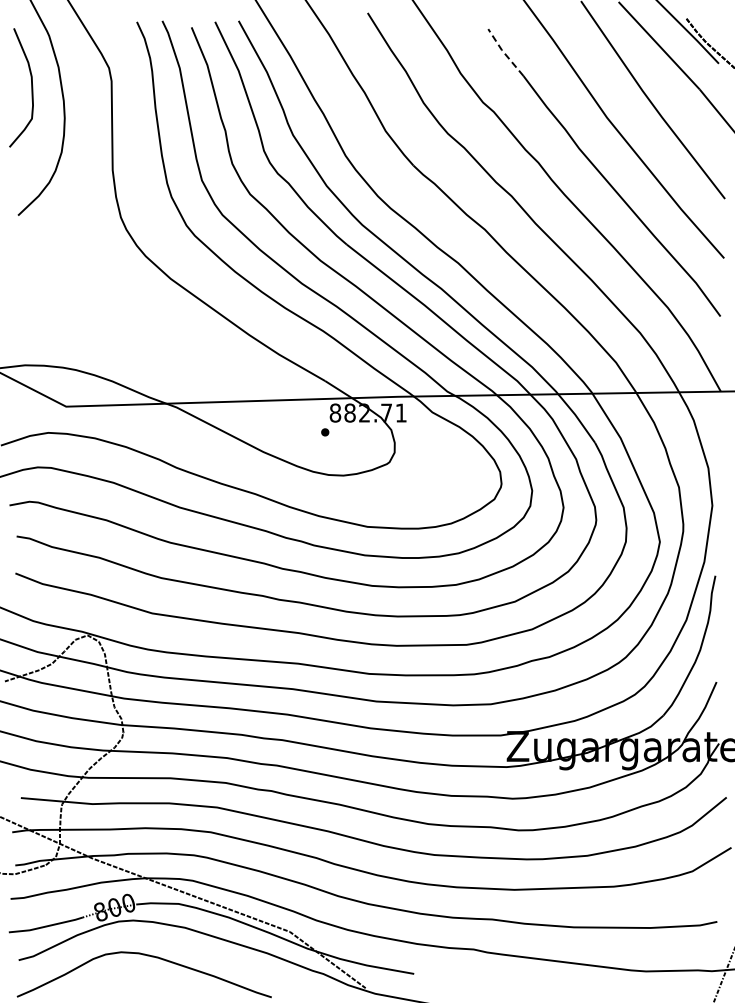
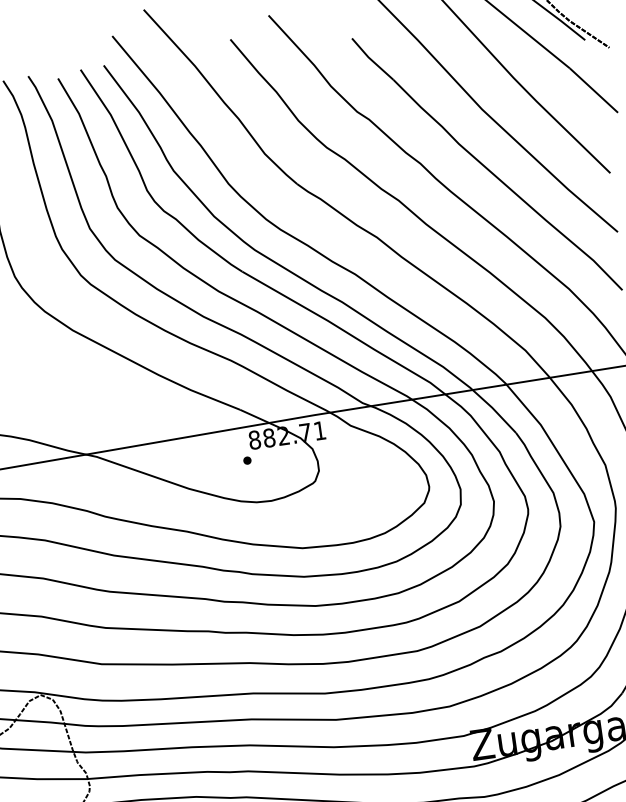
line: (503, 52) -> (370, 59), dashed -> solid

